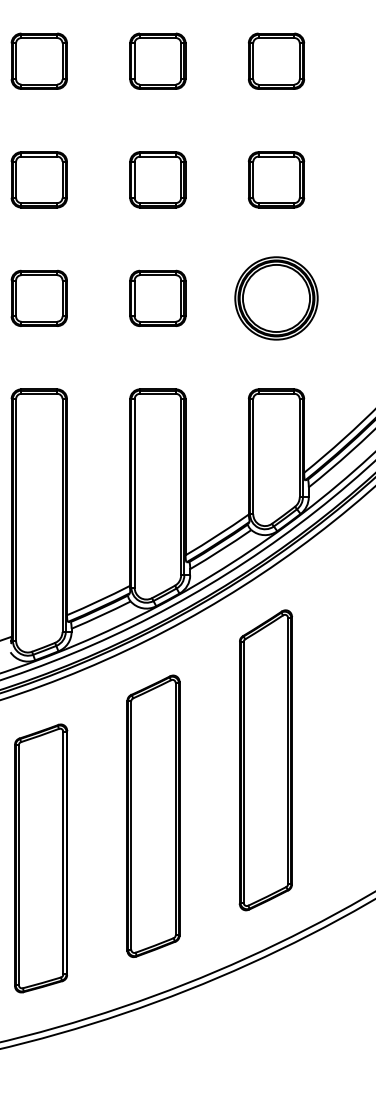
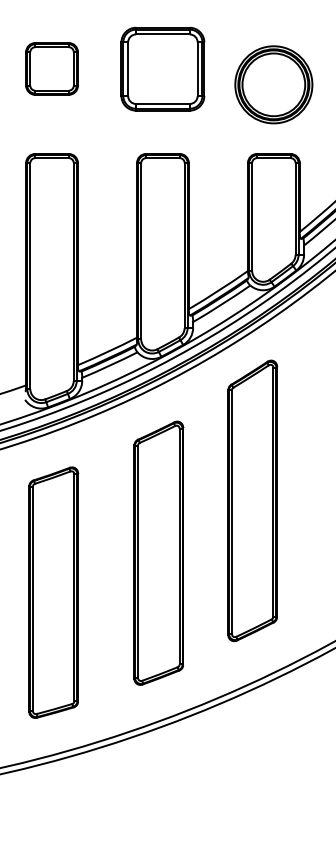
part: (157, 297) -> (162, 68), size x1.6
part: (276, 298) -> (273, 84), moved
part: (265, 760) -> (252, 501), moved

